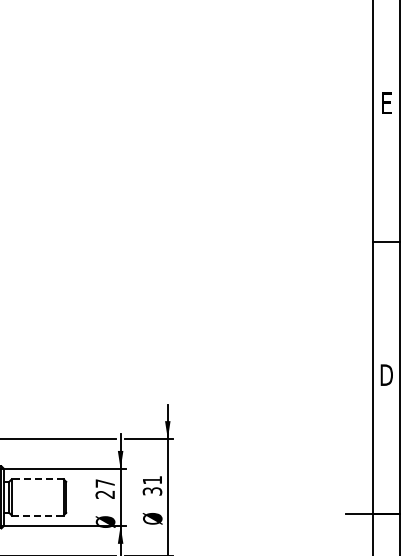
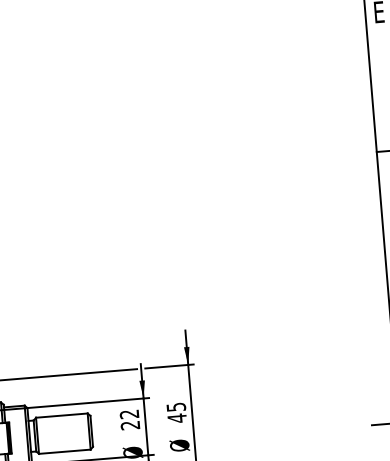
line: (37, 479) -> (61, 415), dashed -> solid
text: (104, 483) -> (128, 414), 27 -> 22
text: (152, 486) -> (176, 413), 31 -> 45
line: (37, 515) -> (64, 451), dashed -> solid

